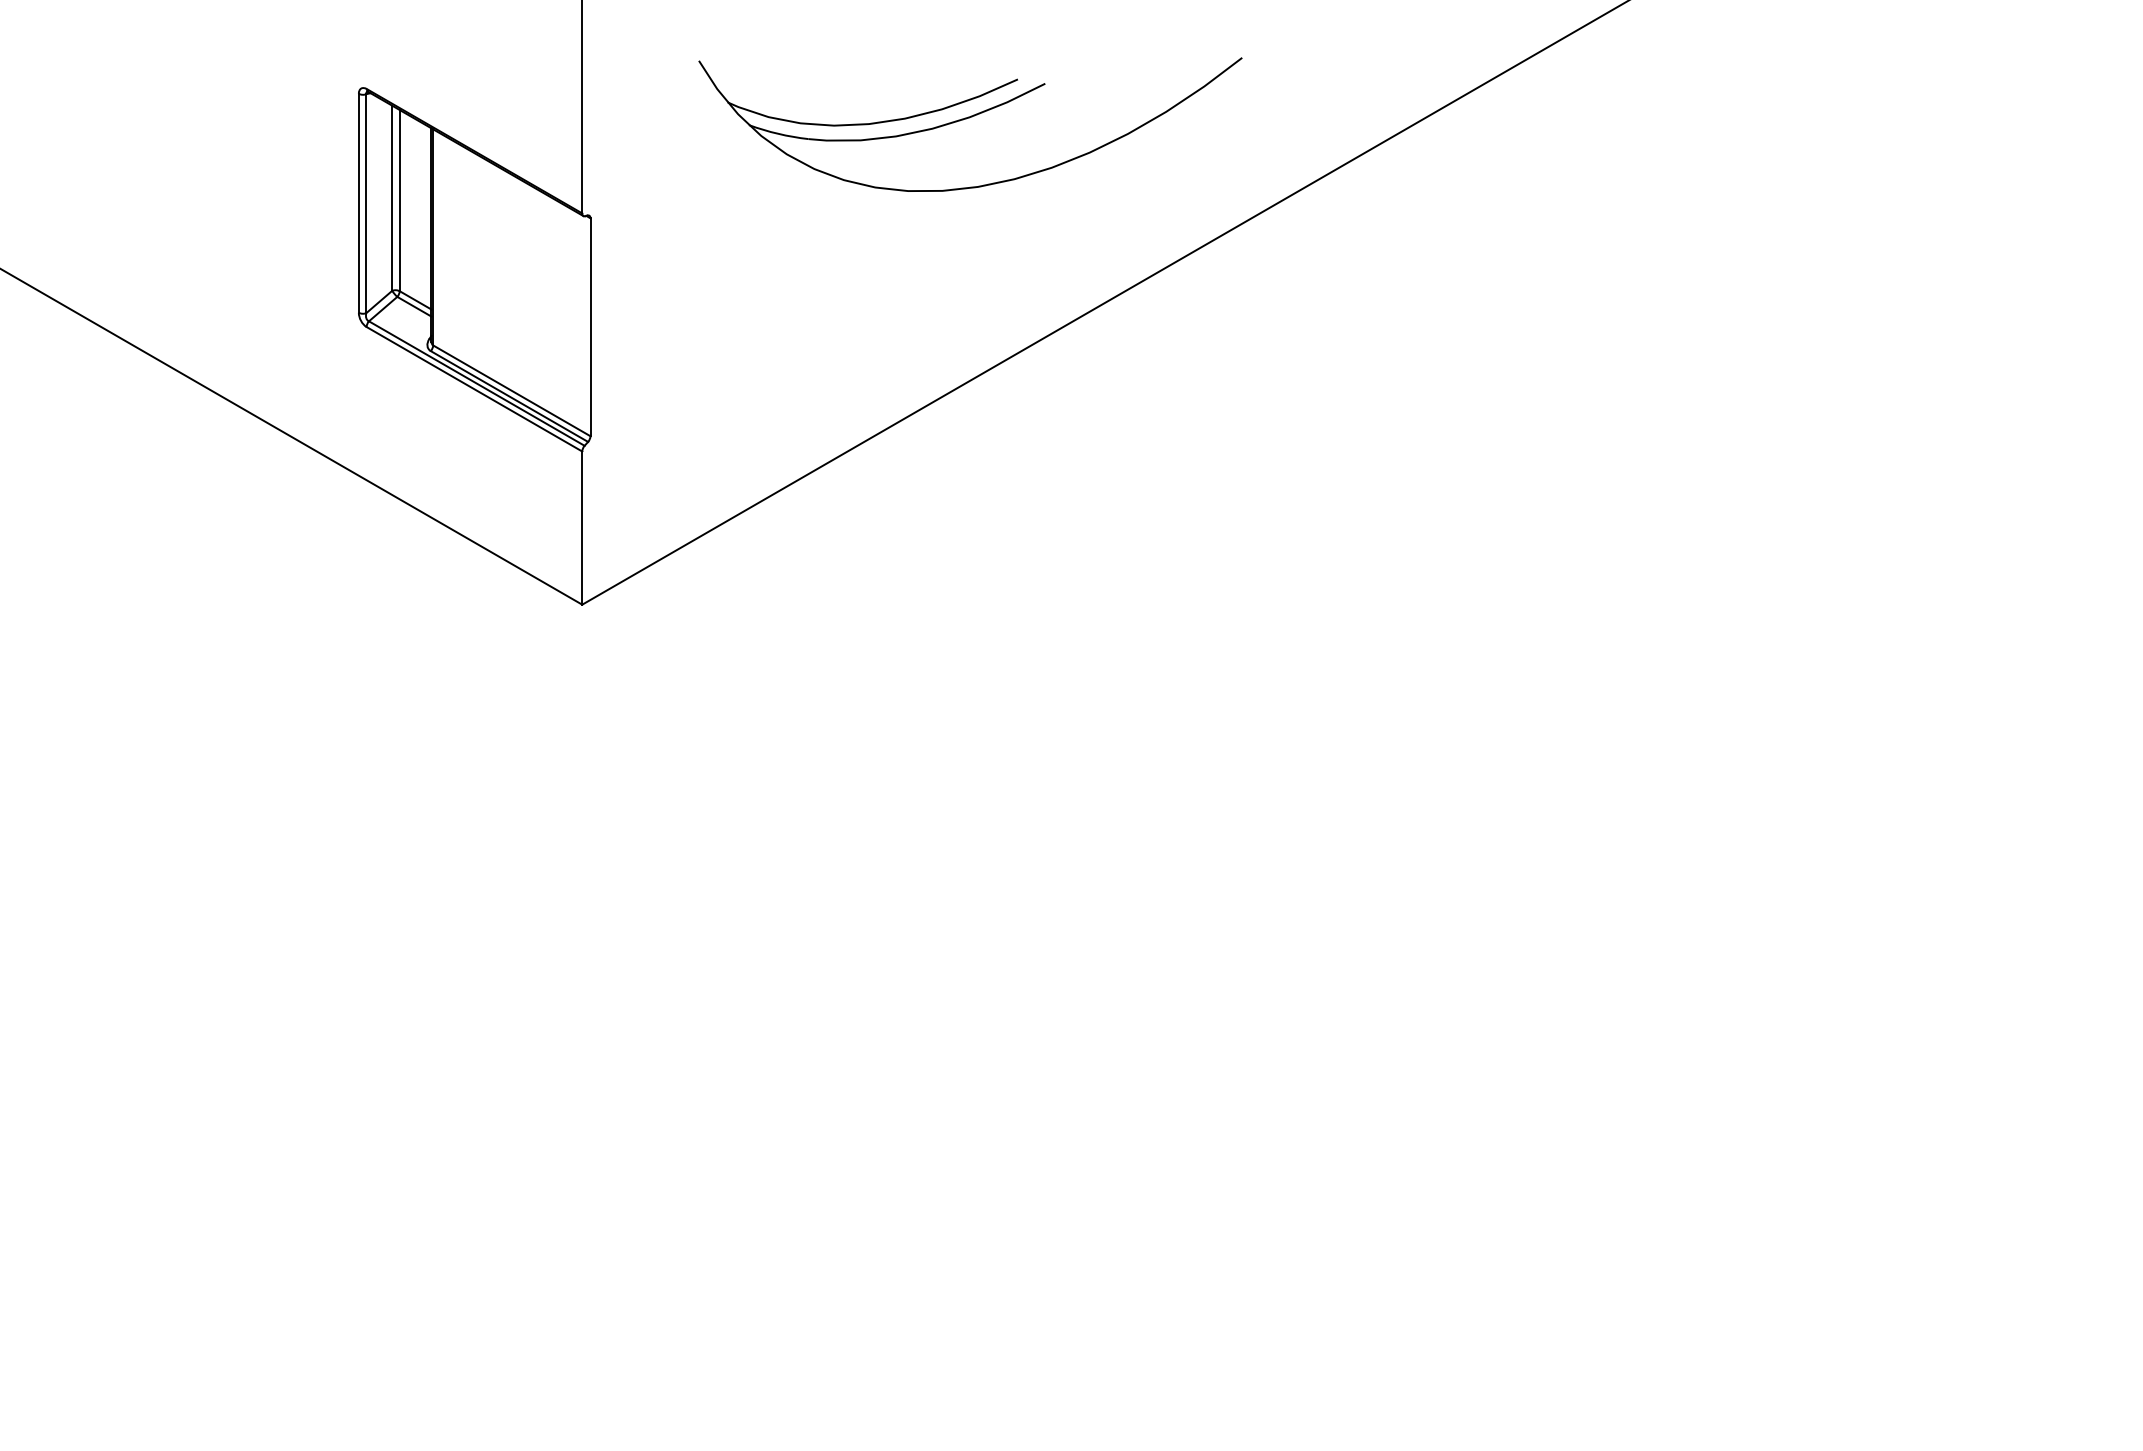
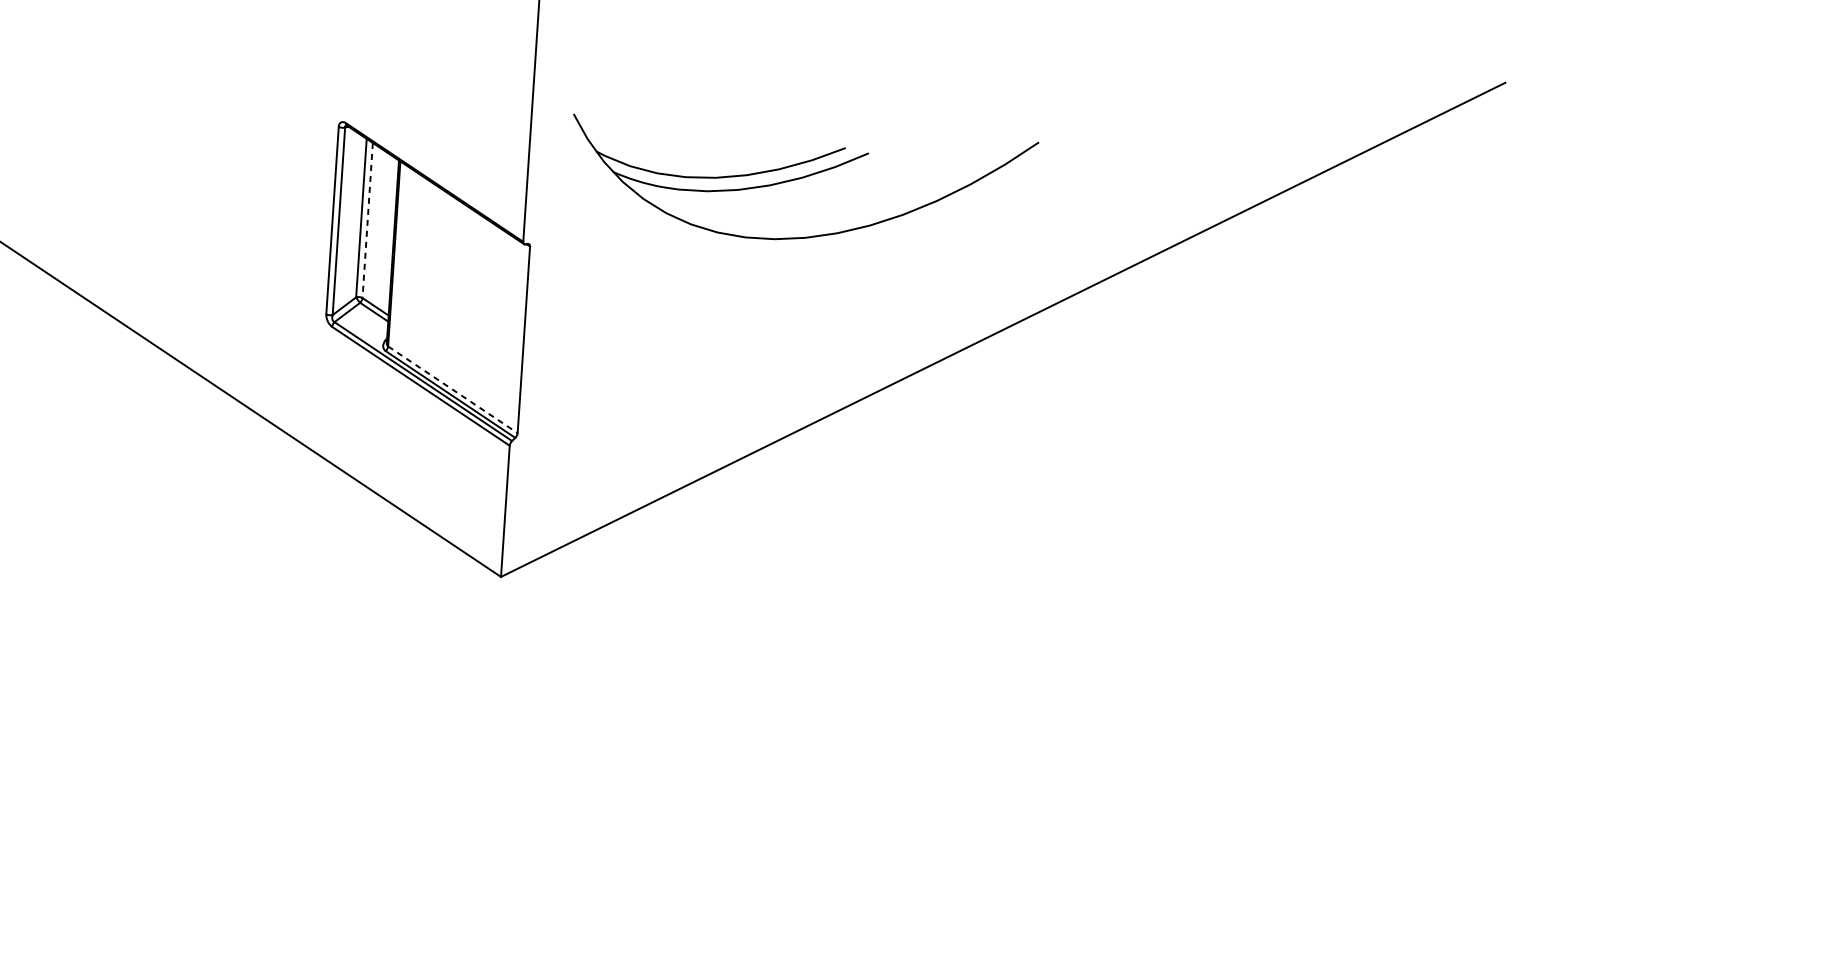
part: (969, 118) -> (802, 178), moved
line: (399, 200) -> (367, 220), solid -> dashed
line: (511, 390) -> (452, 389), solid -> dashed

